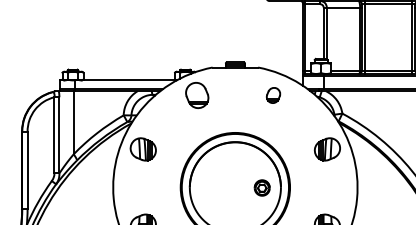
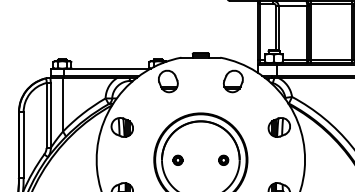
part: (273, 95) -> (233, 81), size x1.67
part: (208, 187) -> (177, 159), added
part: (261, 187) -> (223, 159), size x0.71

